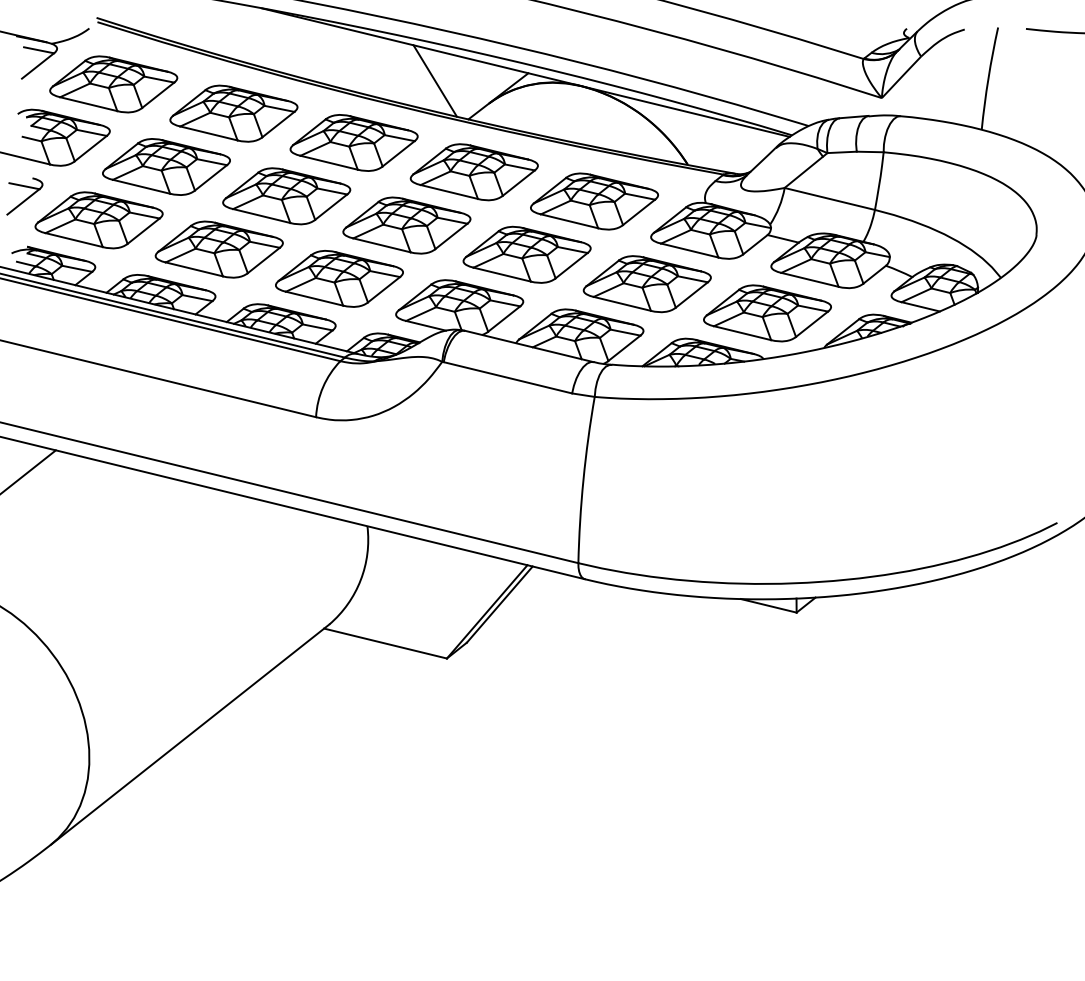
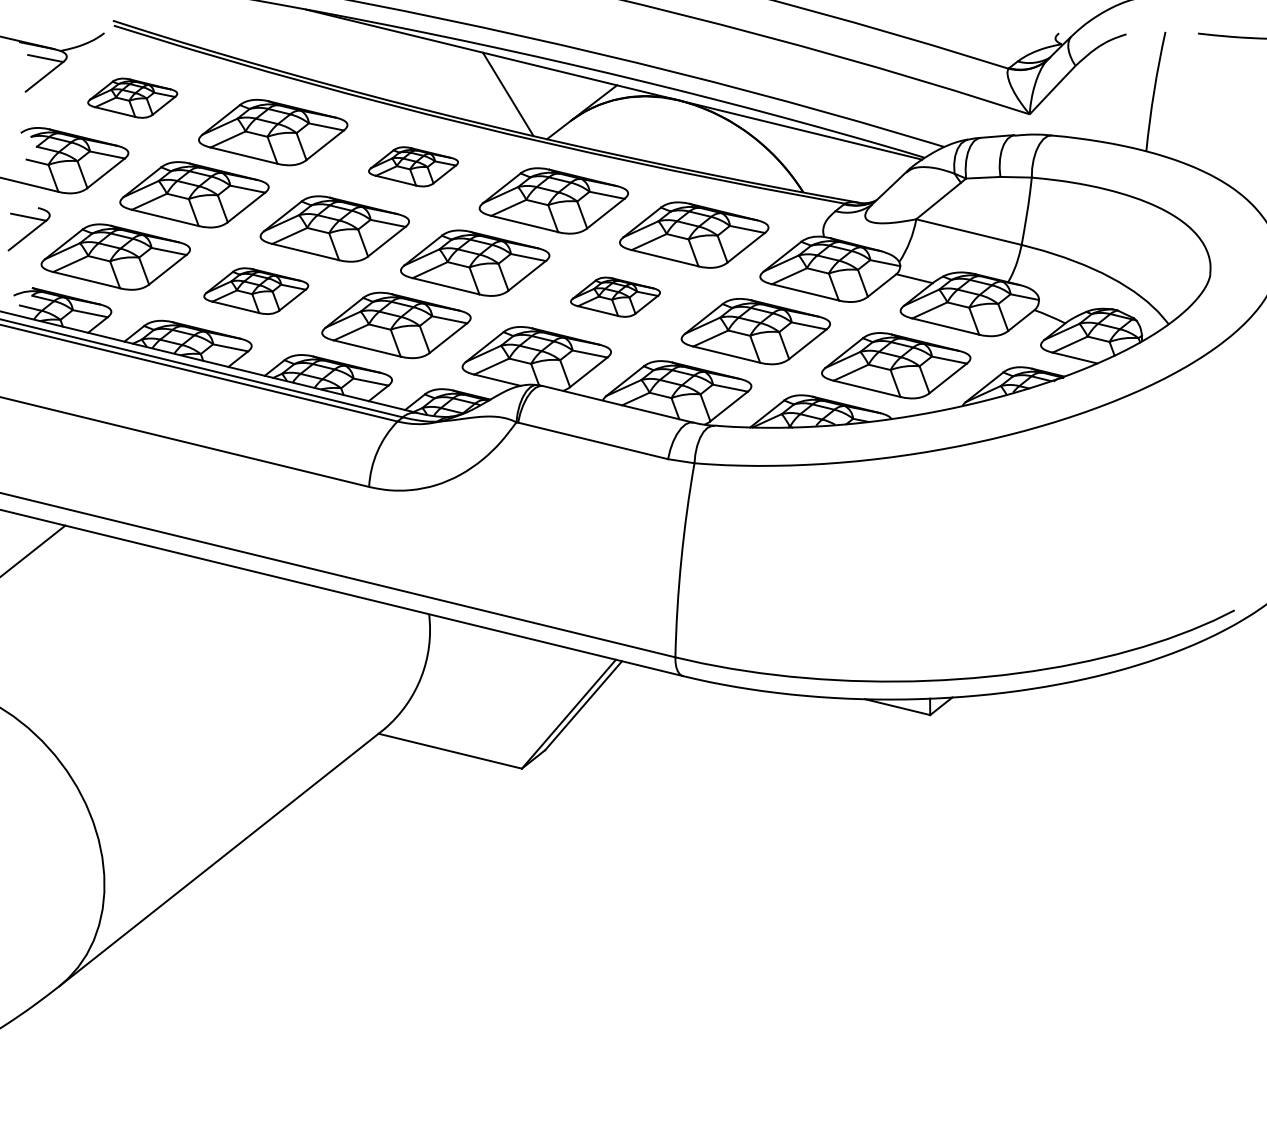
part: (113, 83) -> (132, 97), size x0.6
part: (354, 142) -> (413, 166), size x0.6
part: (219, 248) -> (256, 290), size x0.7
part: (527, 254) -> (615, 296), size x0.6

